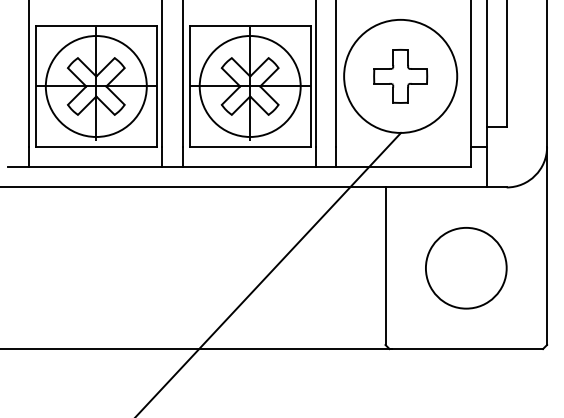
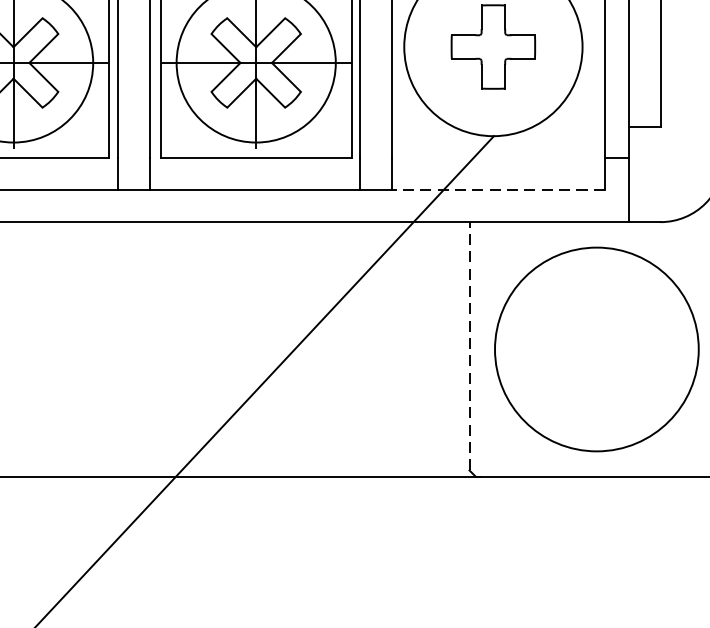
line: (403, 167) -> (497, 190), solid -> dashed
line: (385, 266) -> (469, 346), solid -> dashed
circle: (465, 267) -> (595, 348), size x1.6

